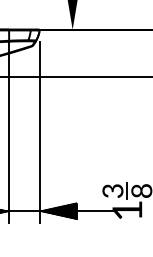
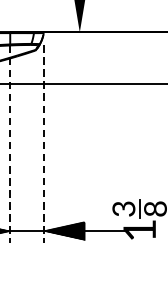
line: (9, 132) -> (10, 144), solid -> dashed
line: (39, 132) -> (43, 144), solid -> dashed

